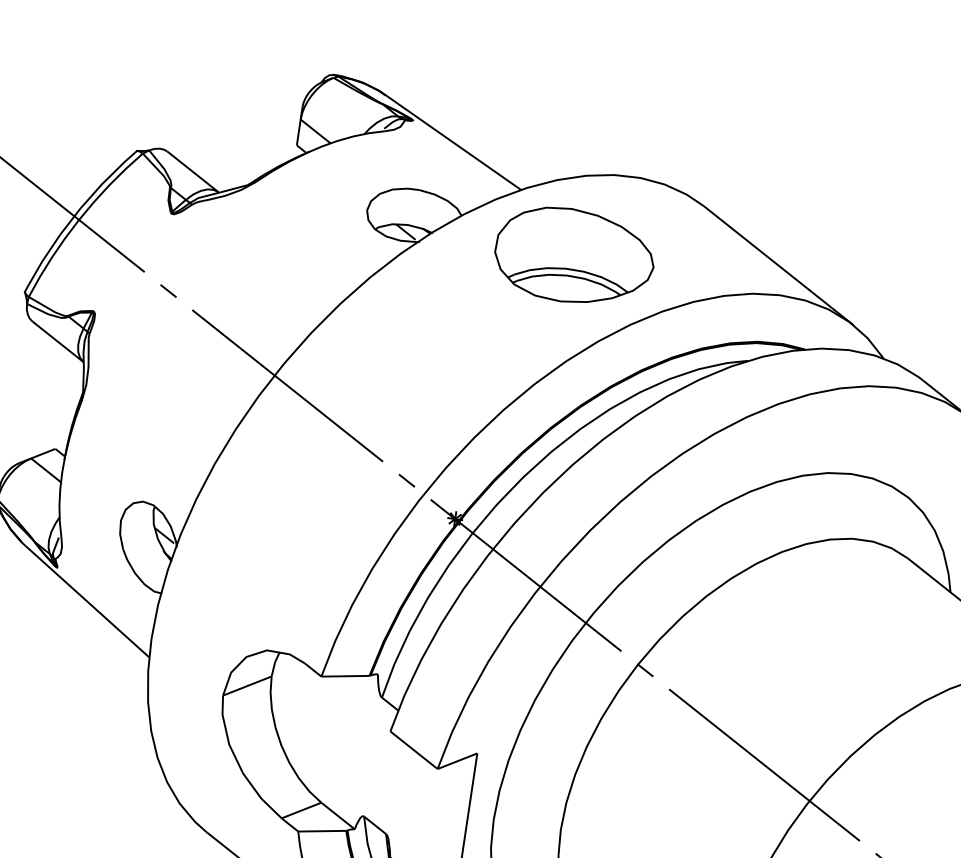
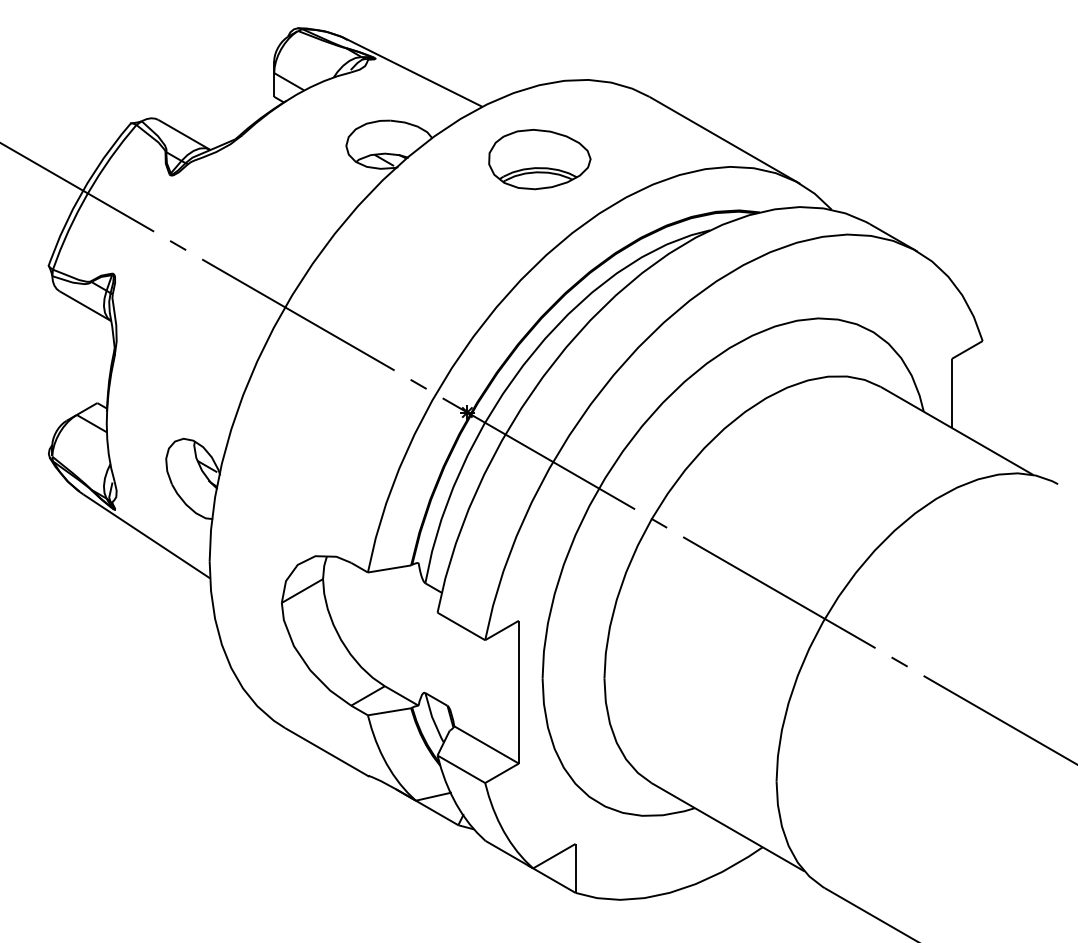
part: (574, 256) -> (539, 159), size x0.7

